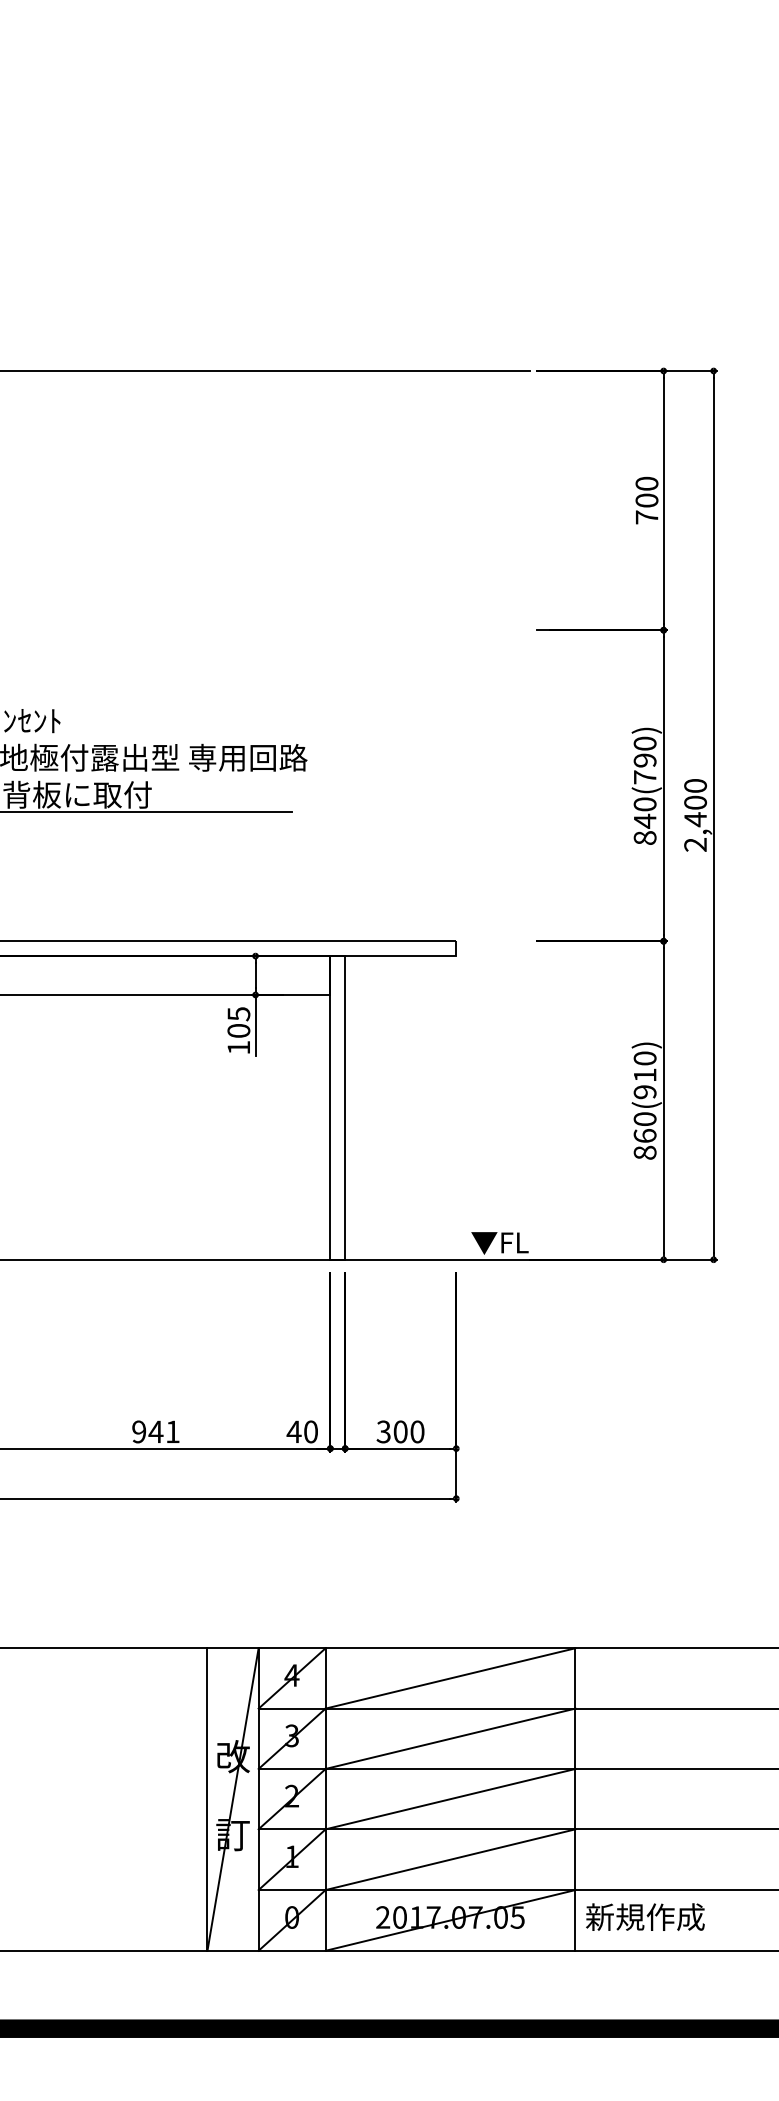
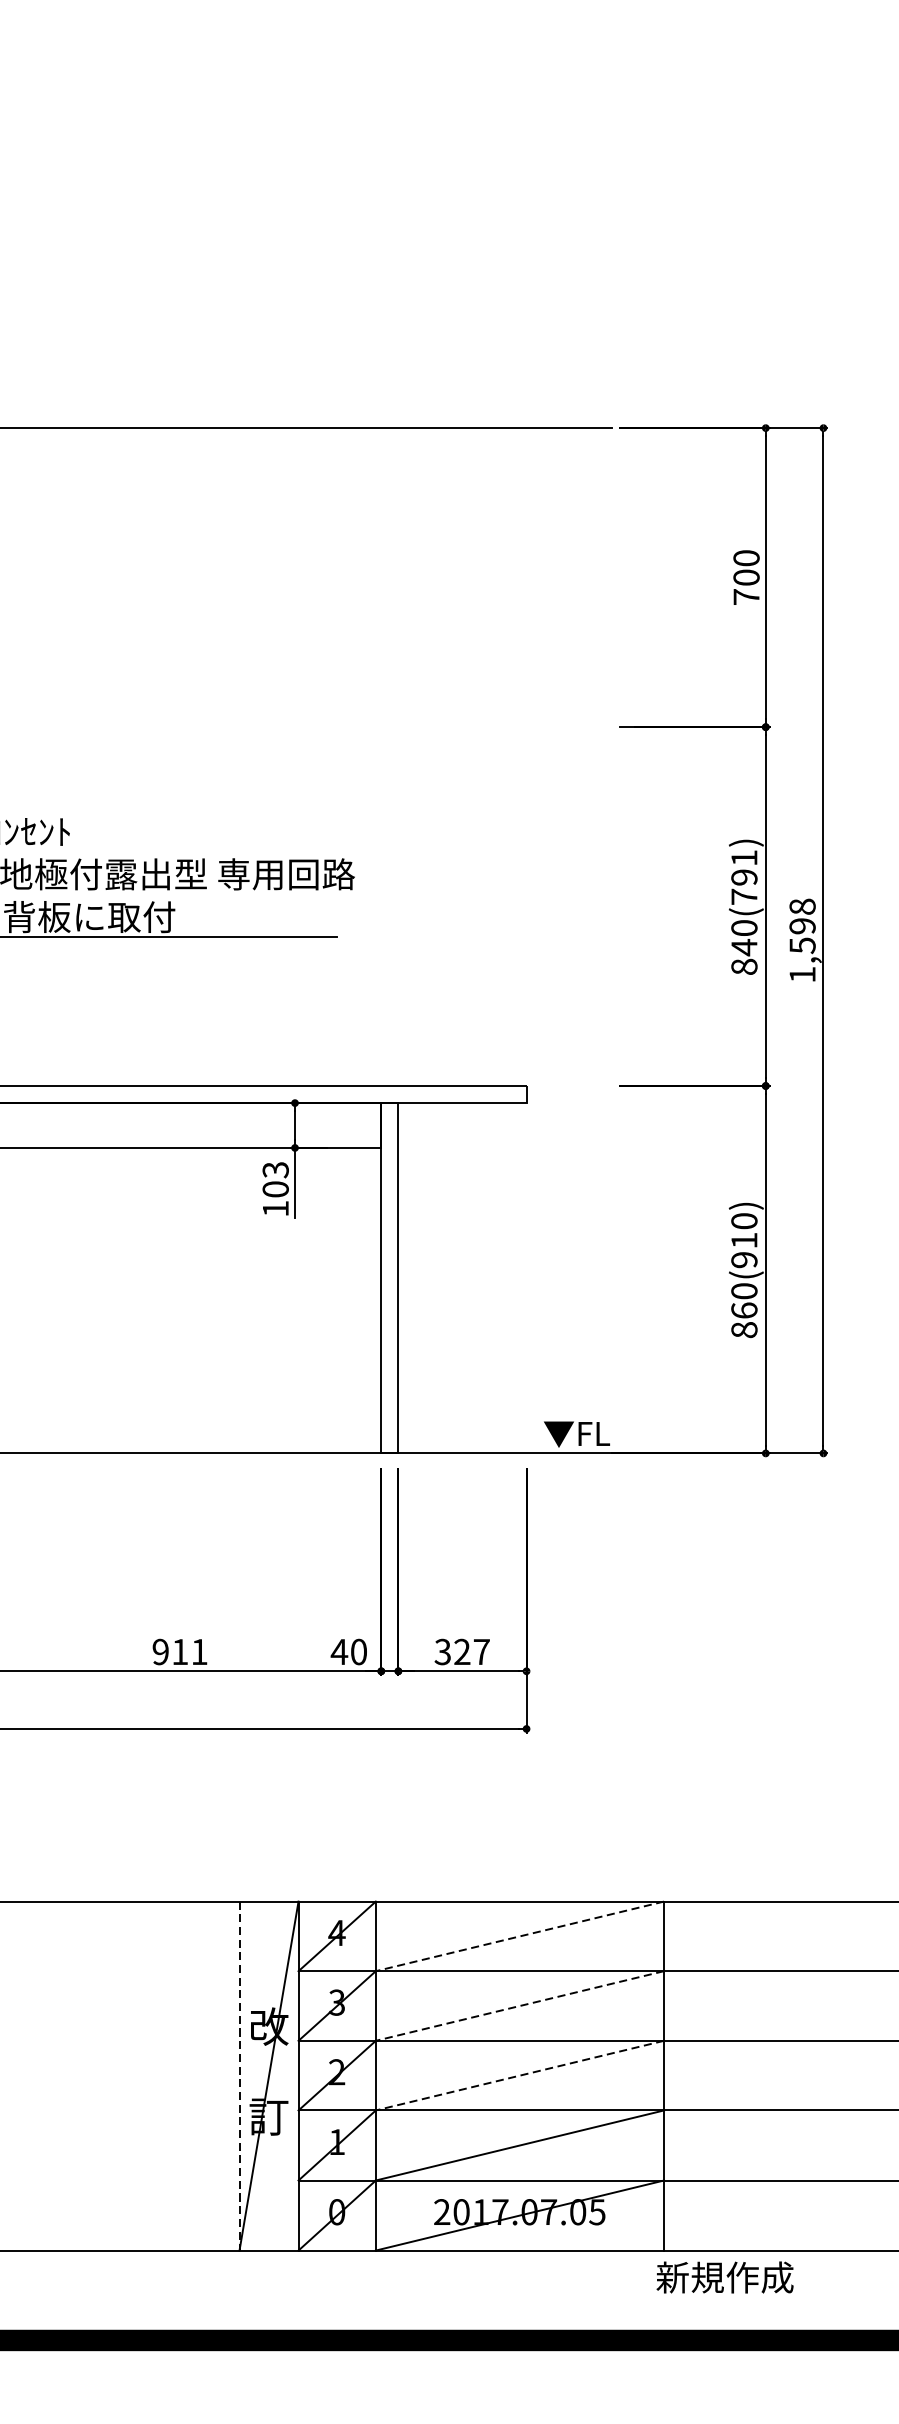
text: (644, 743) -> (743, 857), 840(790) -> 840(791)
text: (695, 815) -> (802, 940), 2,400 -> 1,598
text: (238, 1013) -> (275, 1169), 105 -> 103
text: (155, 1431) -> (179, 1651), 941 -> 911
text: (408, 1431) -> (471, 1651), 300 -> 327
line: (450, 1678) -> (519, 1936), solid -> dashed
line: (450, 1738) -> (519, 2005), solid -> dashed
line: (450, 1799) -> (519, 2076), solid -> dashed
line: (207, 1800) -> (239, 2077), solid -> dashed
text: (645, 1916) -> (725, 2276), moved

